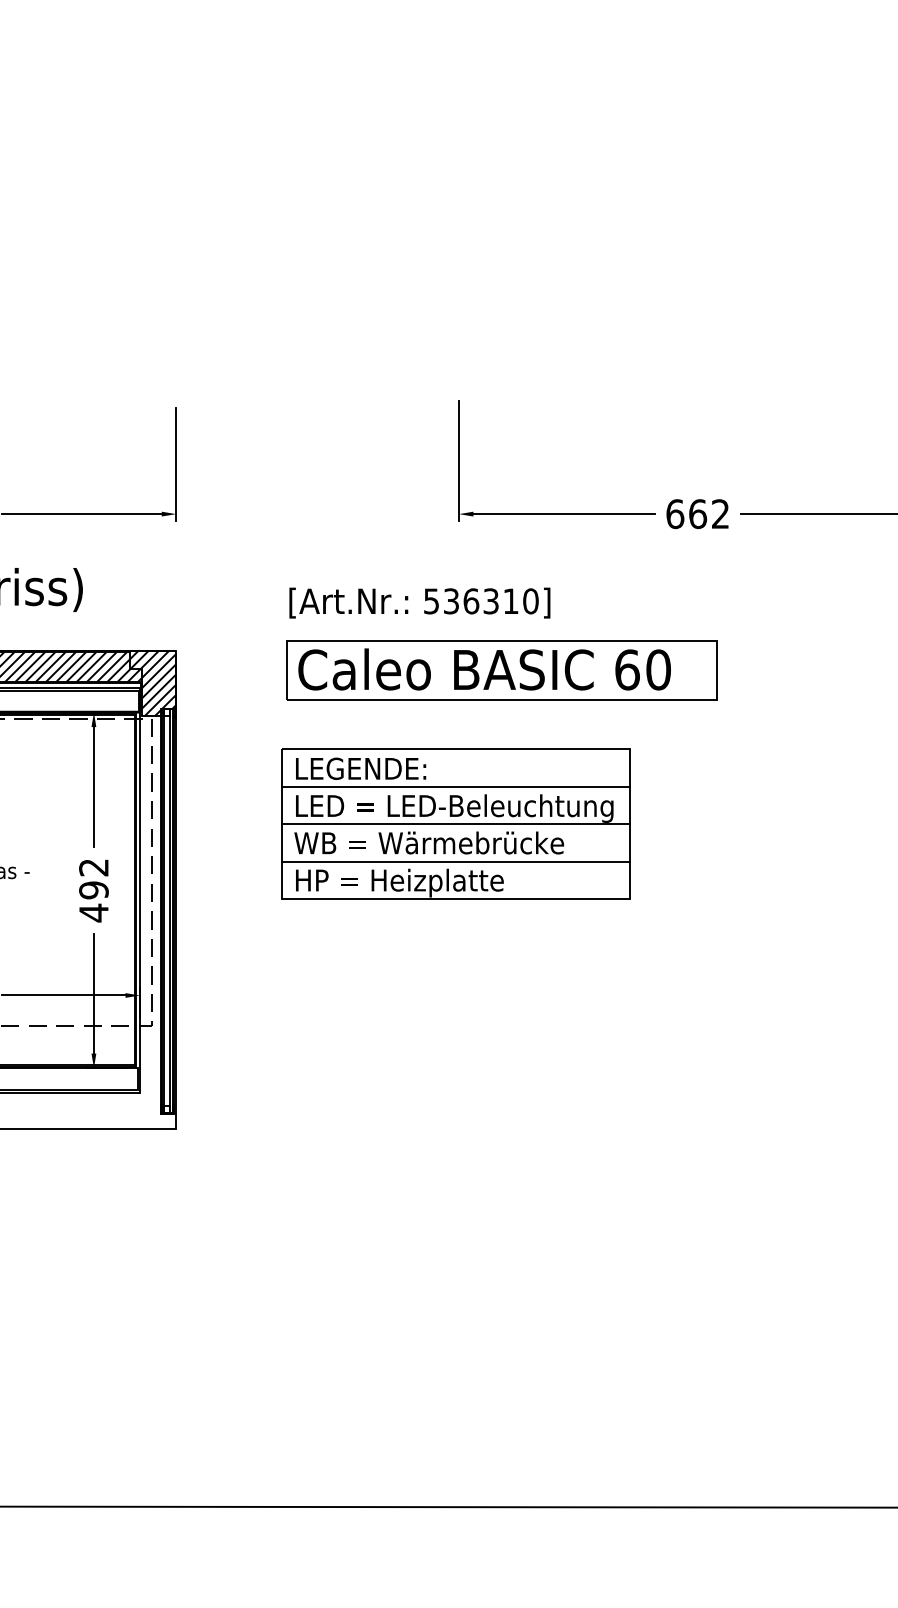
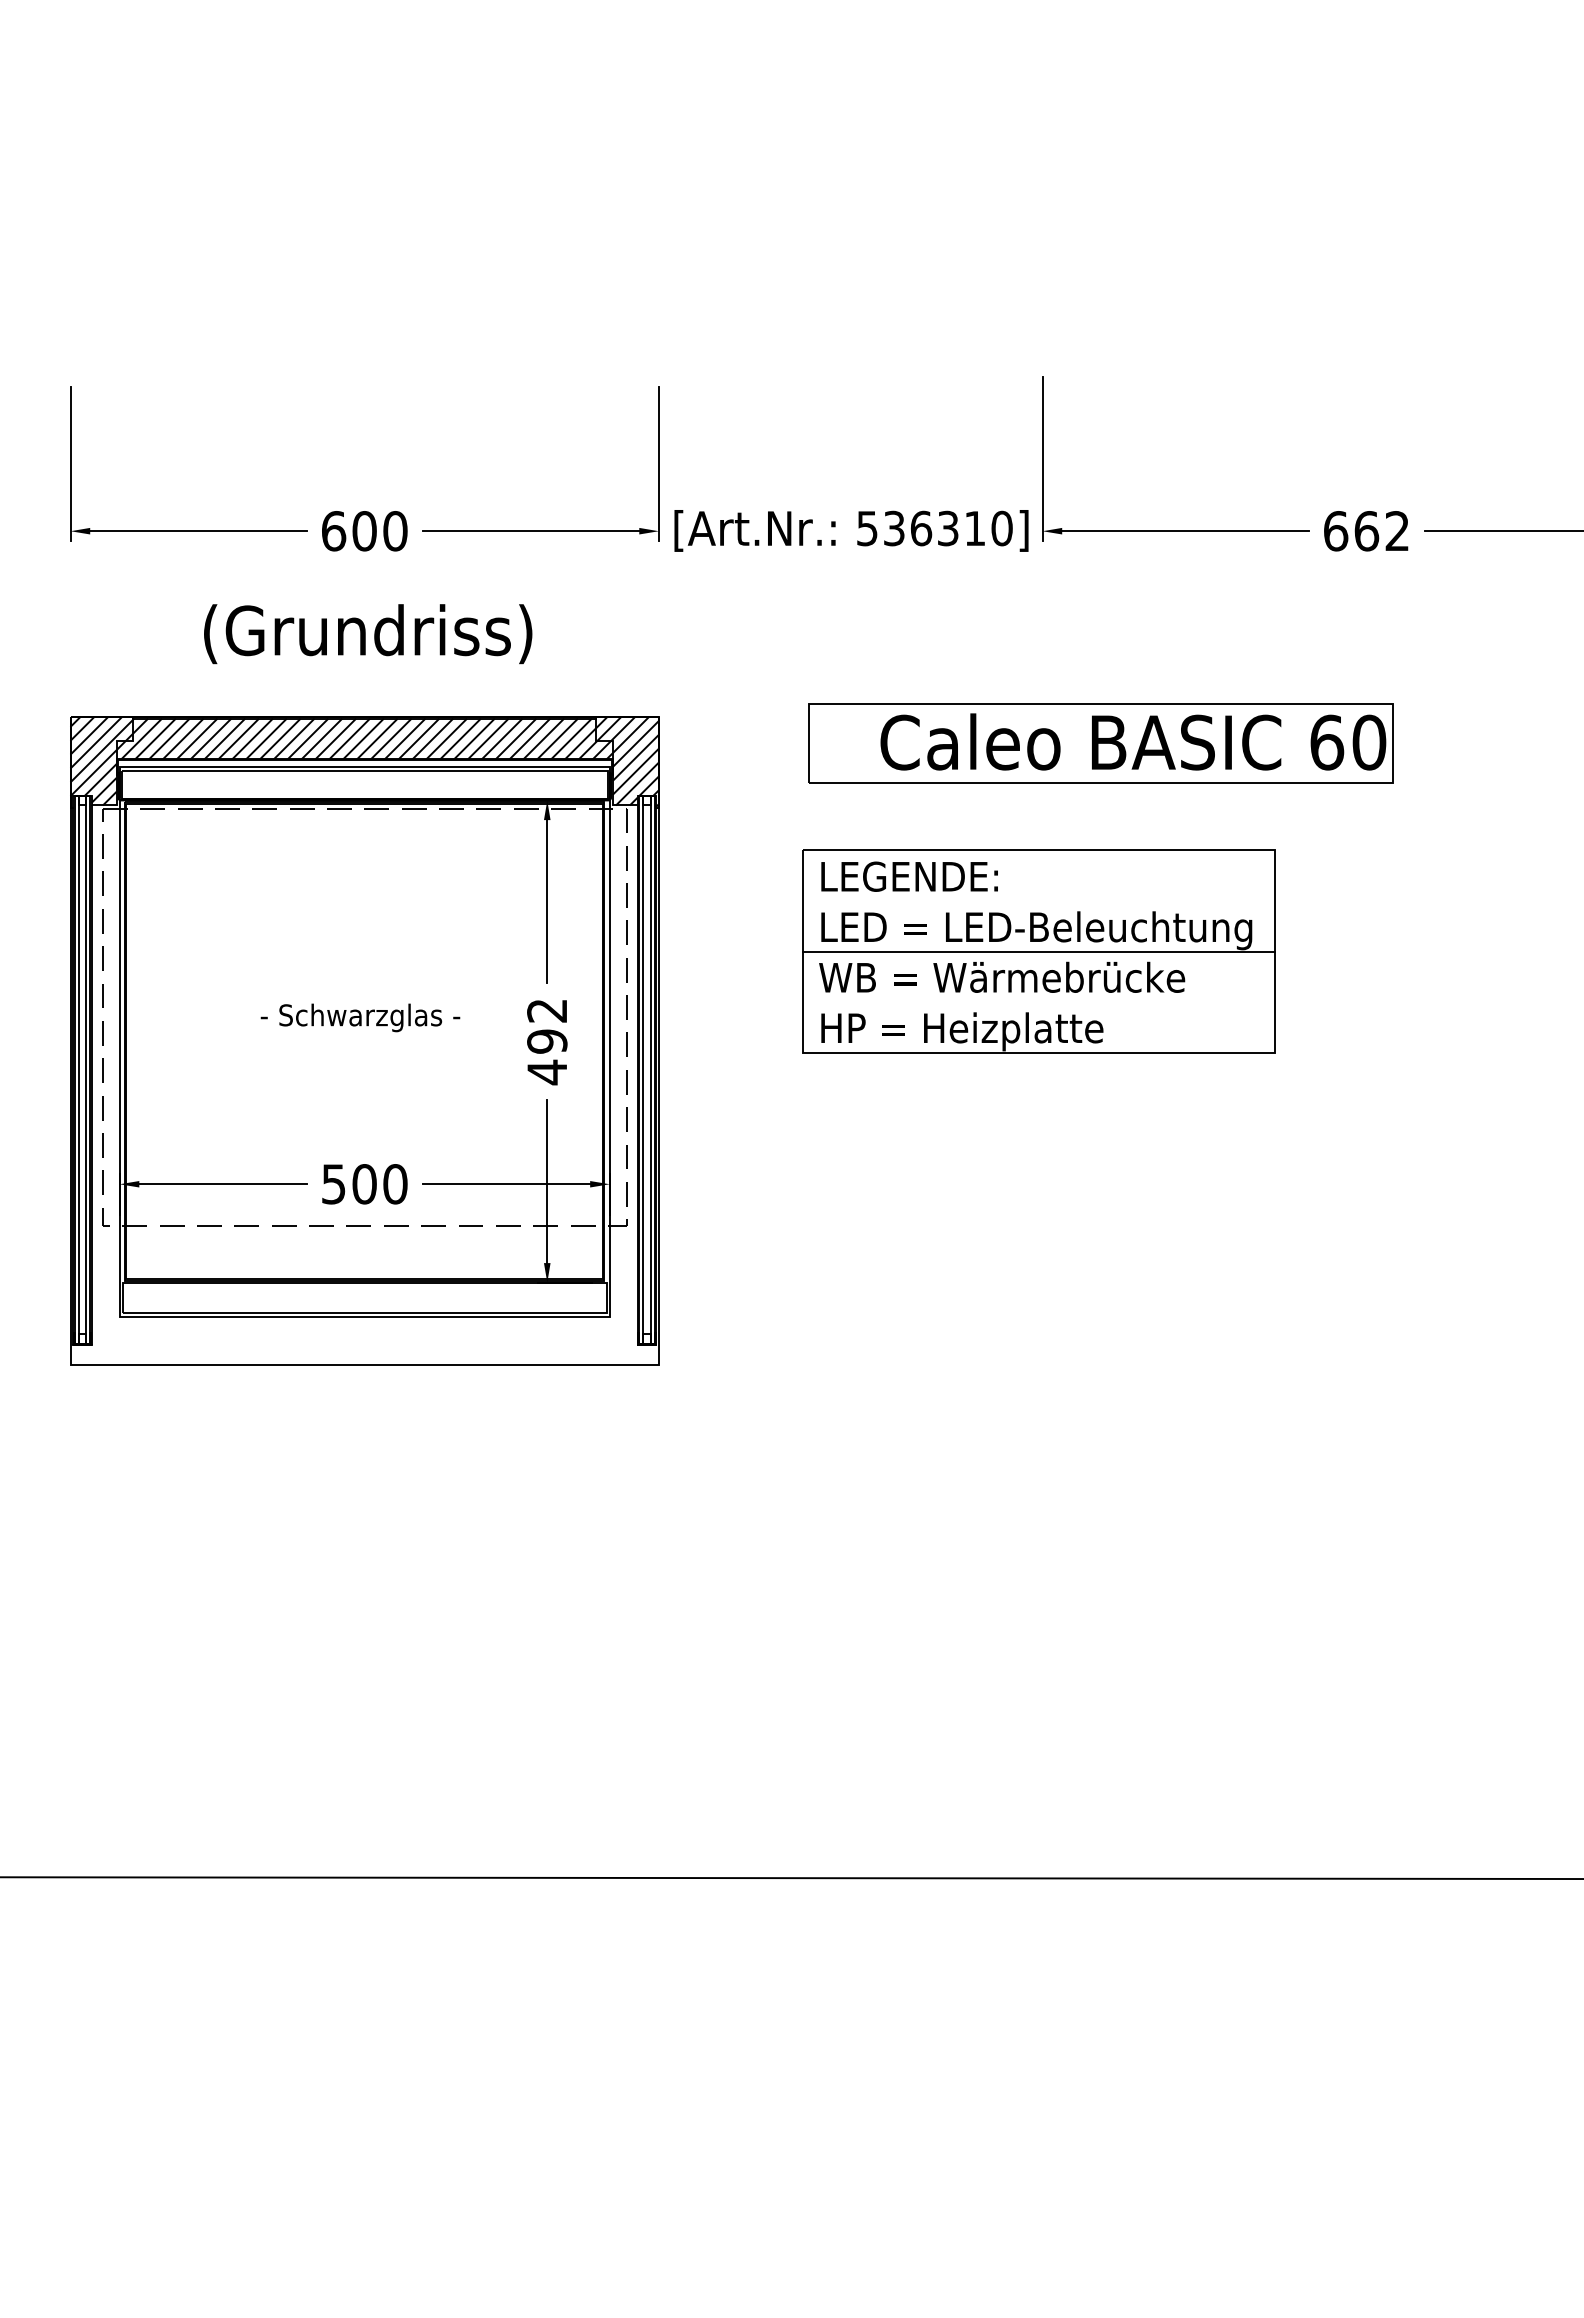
text: (419, 602) -> (851, 530), moved
text: (484, 669) -> (1133, 741), moved
line: (456, 787) -> (1038, 901), removed
line: (456, 861) -> (1038, 1002), removed

